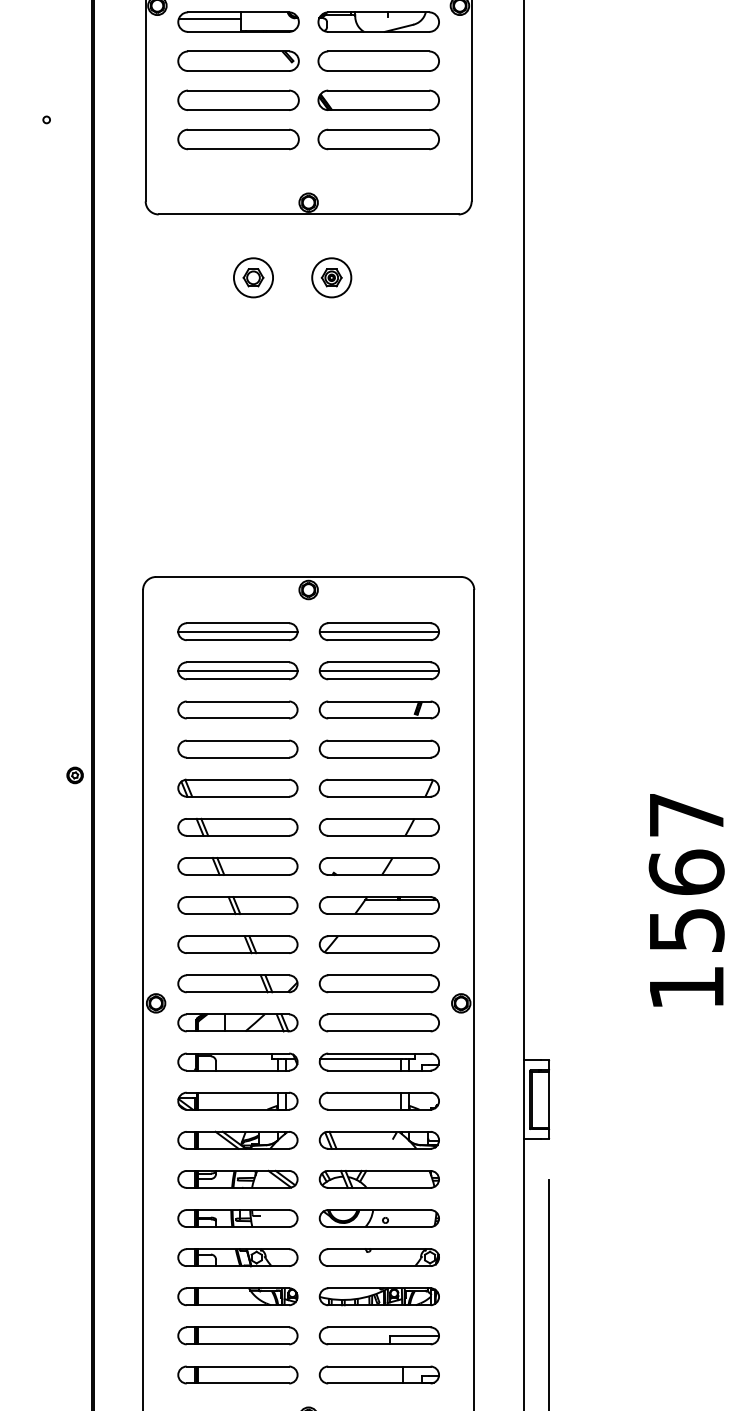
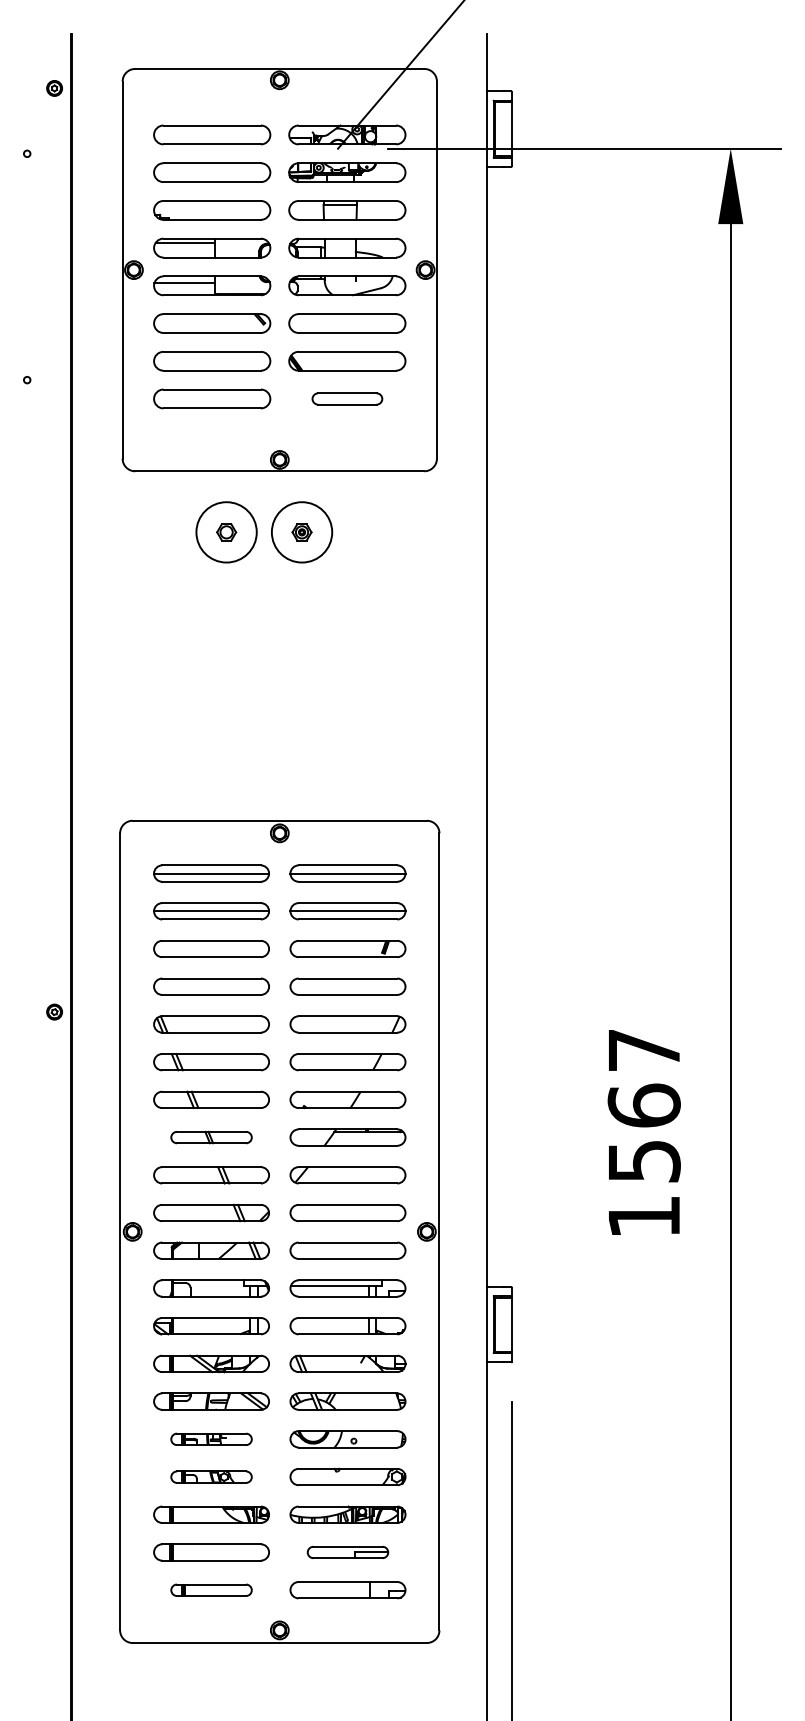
part: (378, 138) -> (347, 398), size x0.6
circle: (253, 277) -> (226, 532), size x1.6
circle: (331, 277) -> (301, 532), size x1.6
part: (237, 905) -> (211, 1137), size x0.7
part: (237, 1218) -> (211, 1439), size x0.7
part: (237, 1258) -> (211, 1477), size x0.7
part: (378, 1335) -> (347, 1552), size x0.7
part: (237, 1375) -> (211, 1590), size x0.7

